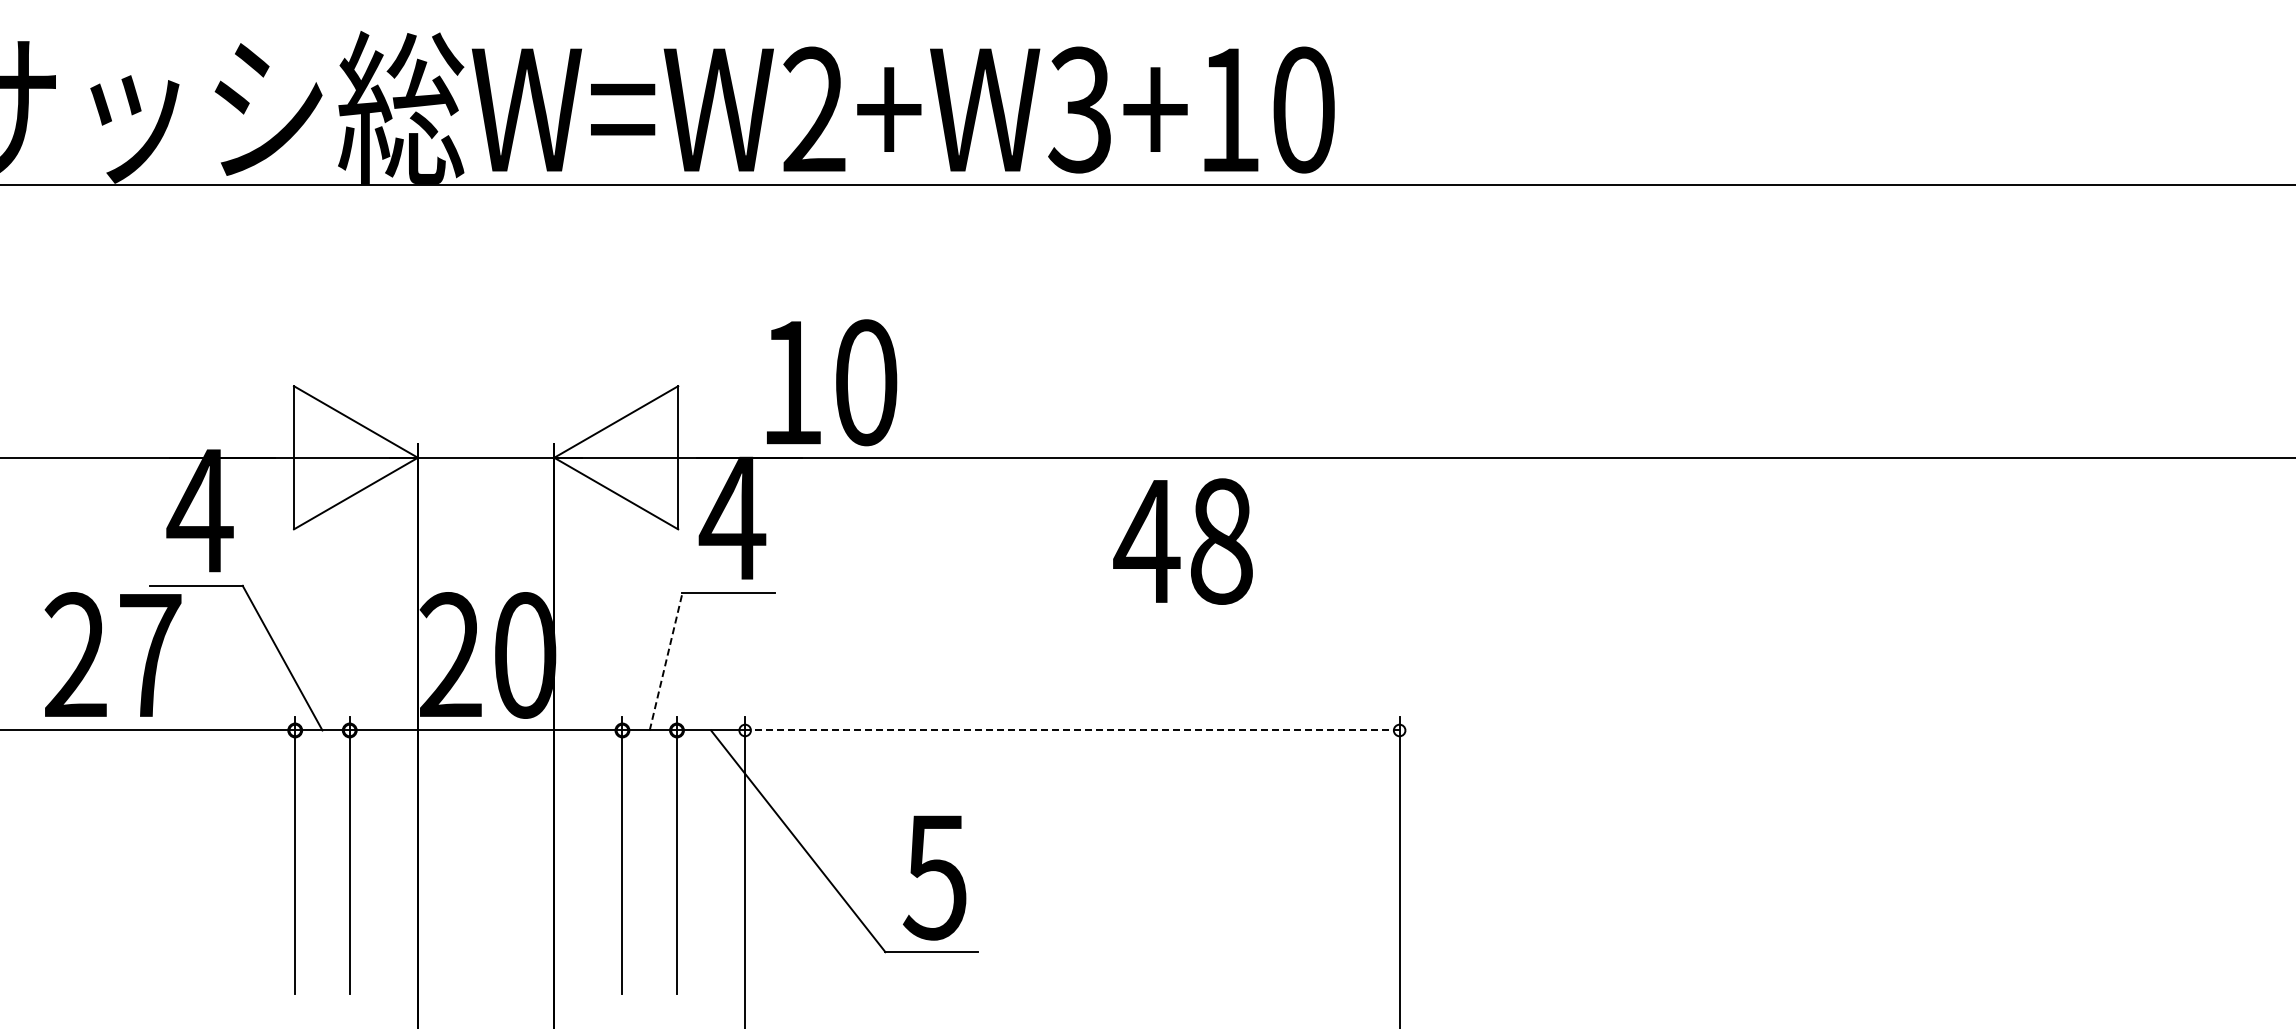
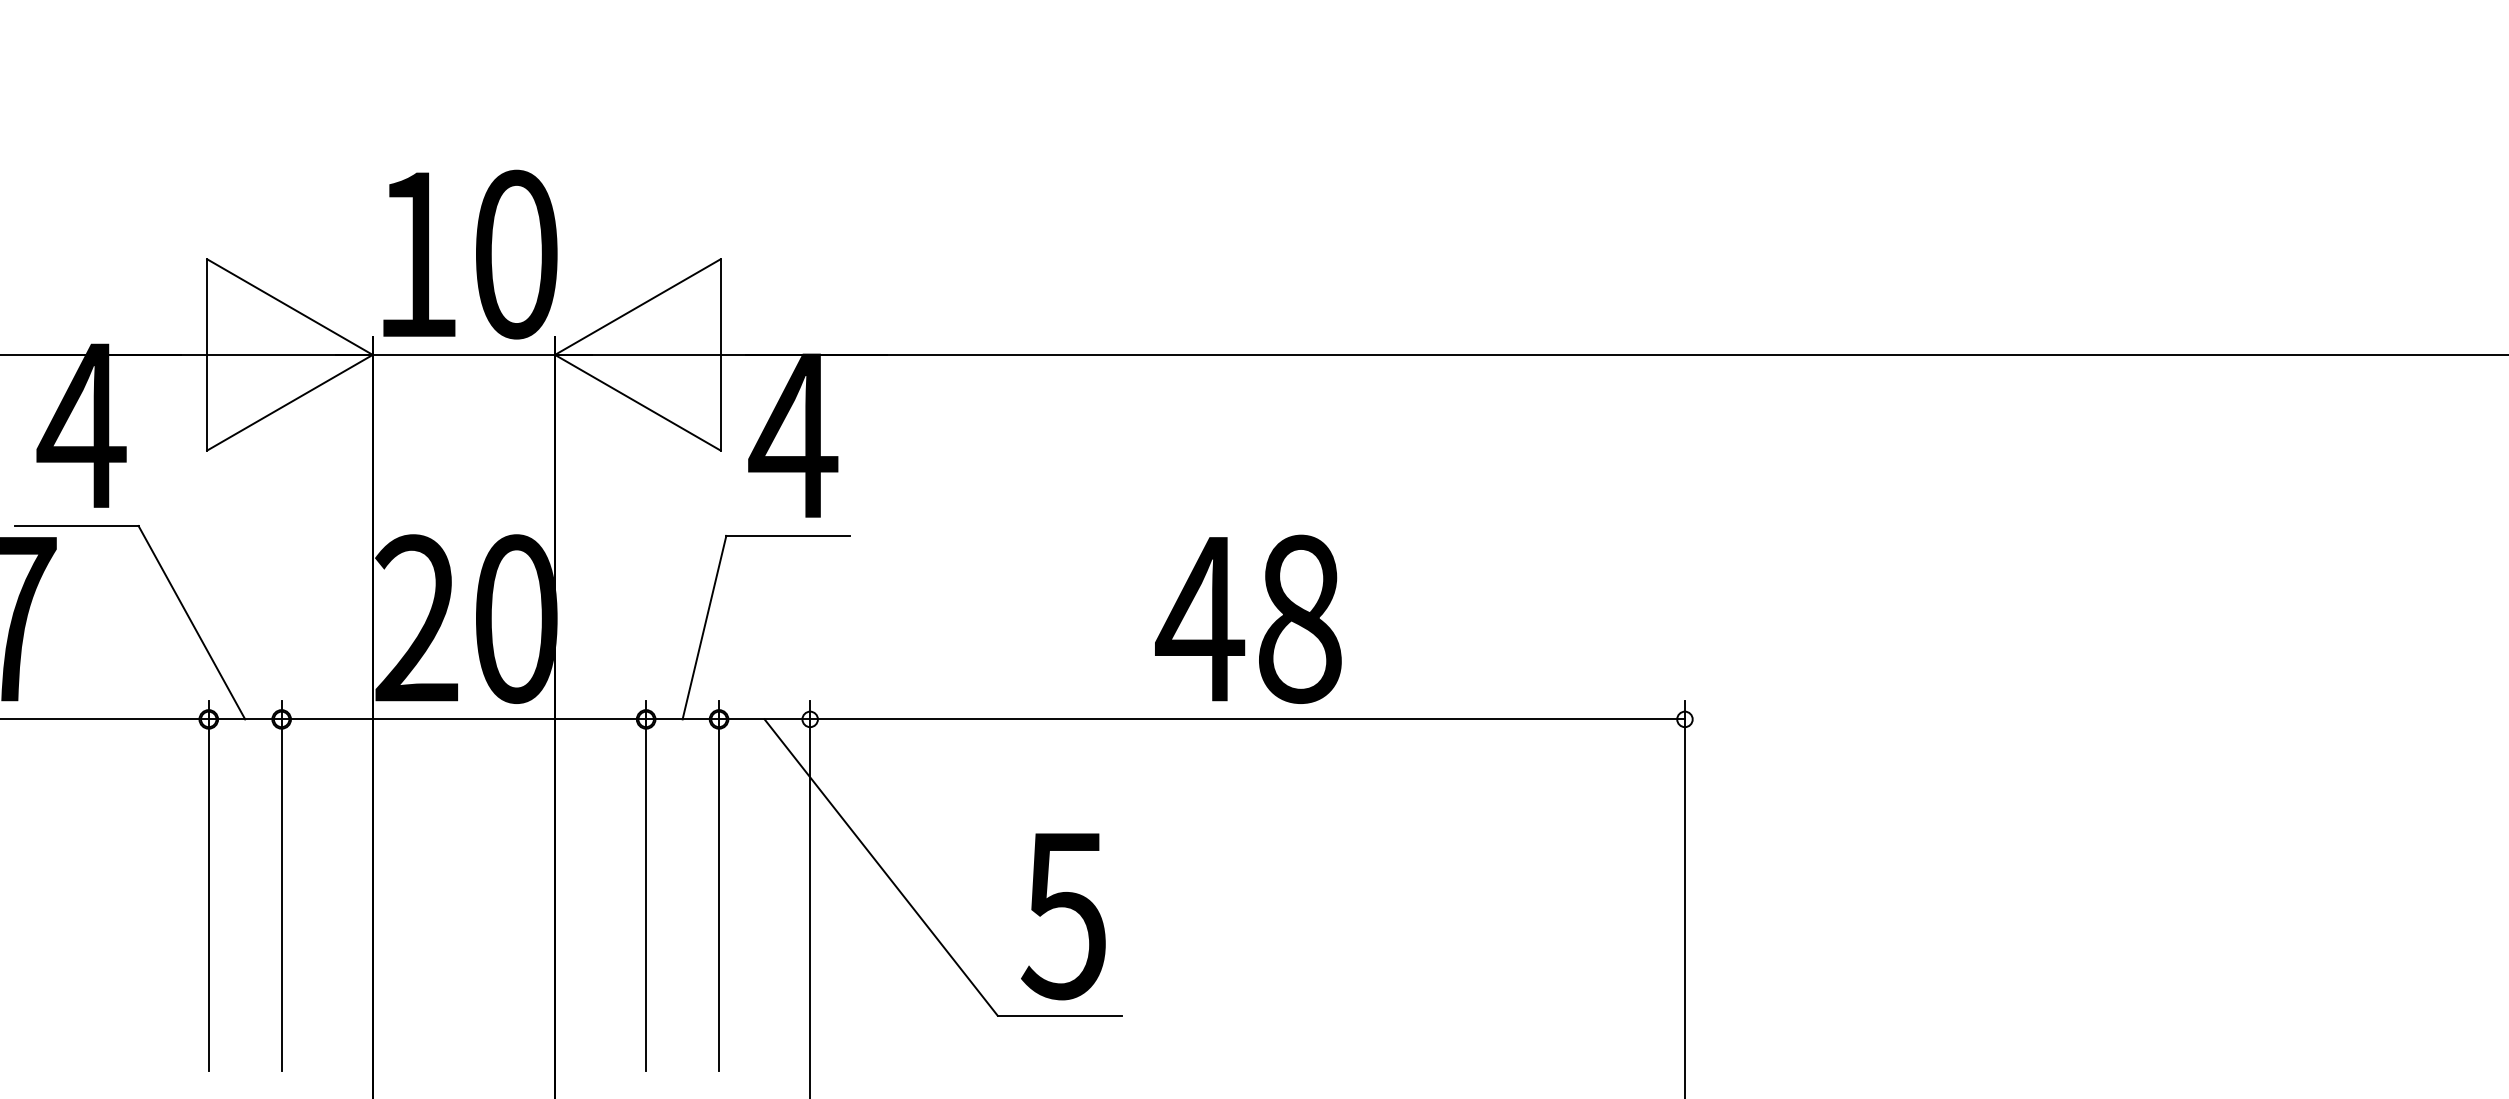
text: (832, 382) -> (471, 254), moved
text: (1182, 541) -> (1247, 619), moved
line: (666, 661) -> (705, 627), dashed -> solid
line: (1071, 730) -> (1246, 719), dashed -> solid

